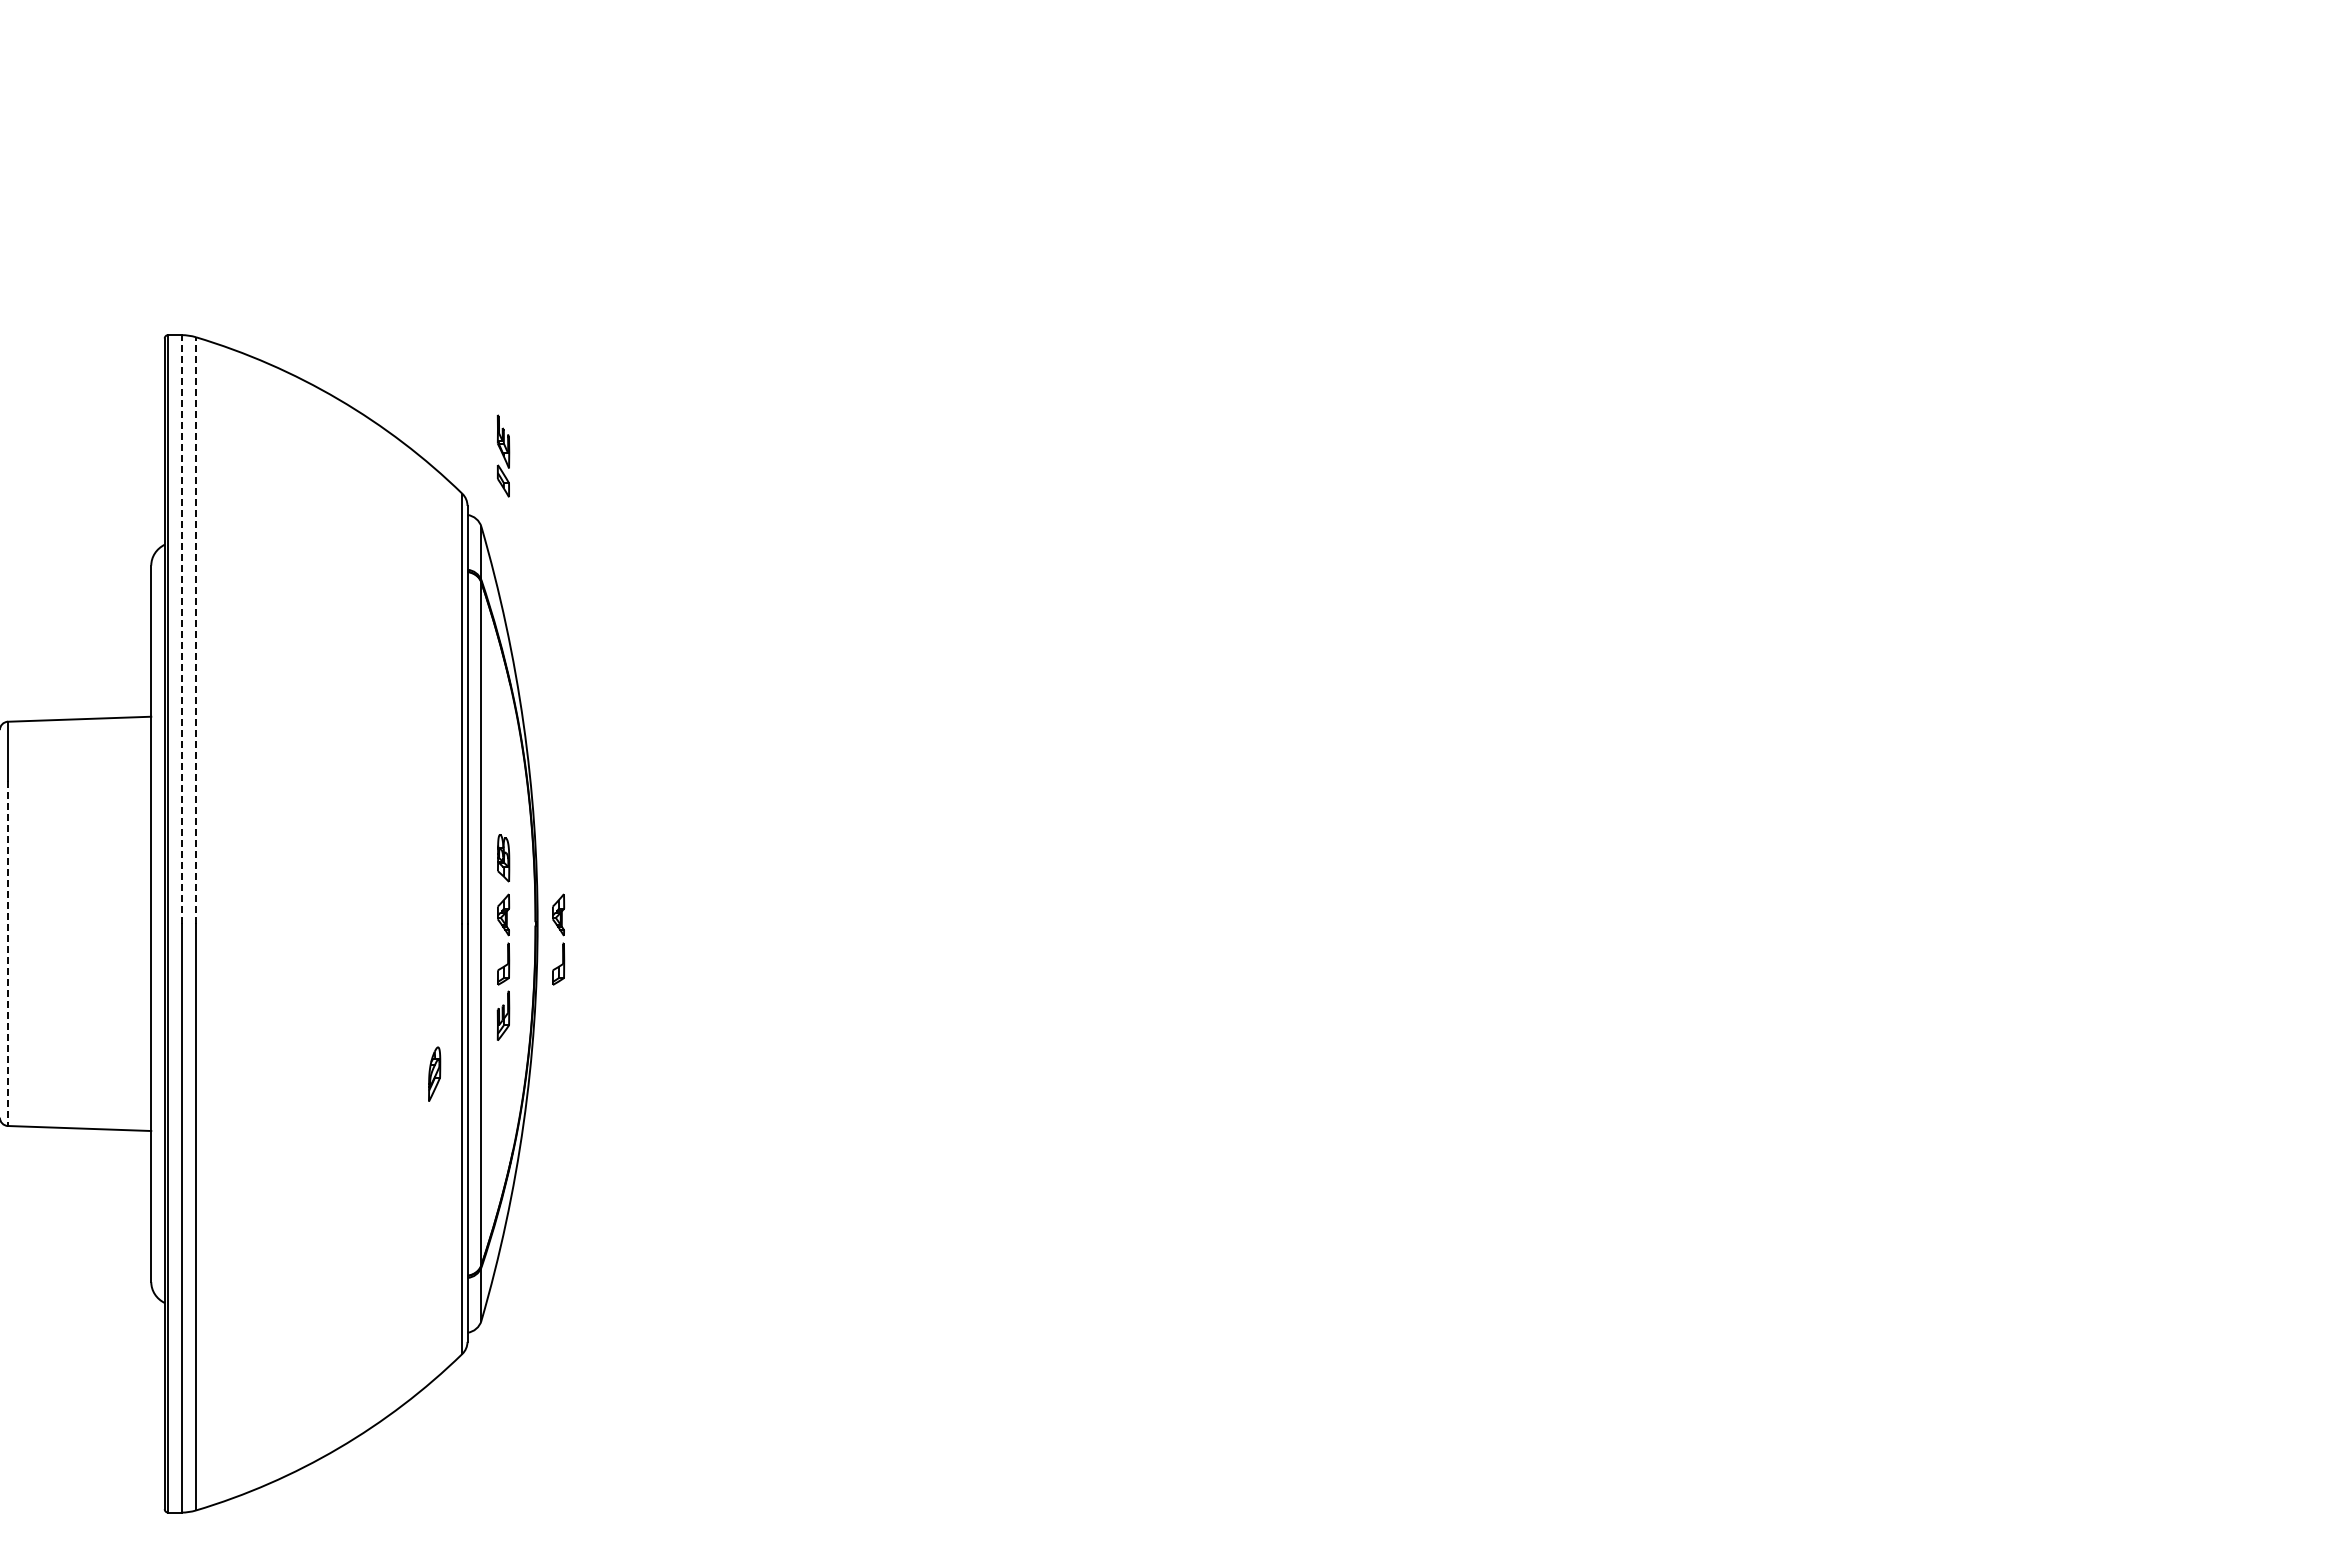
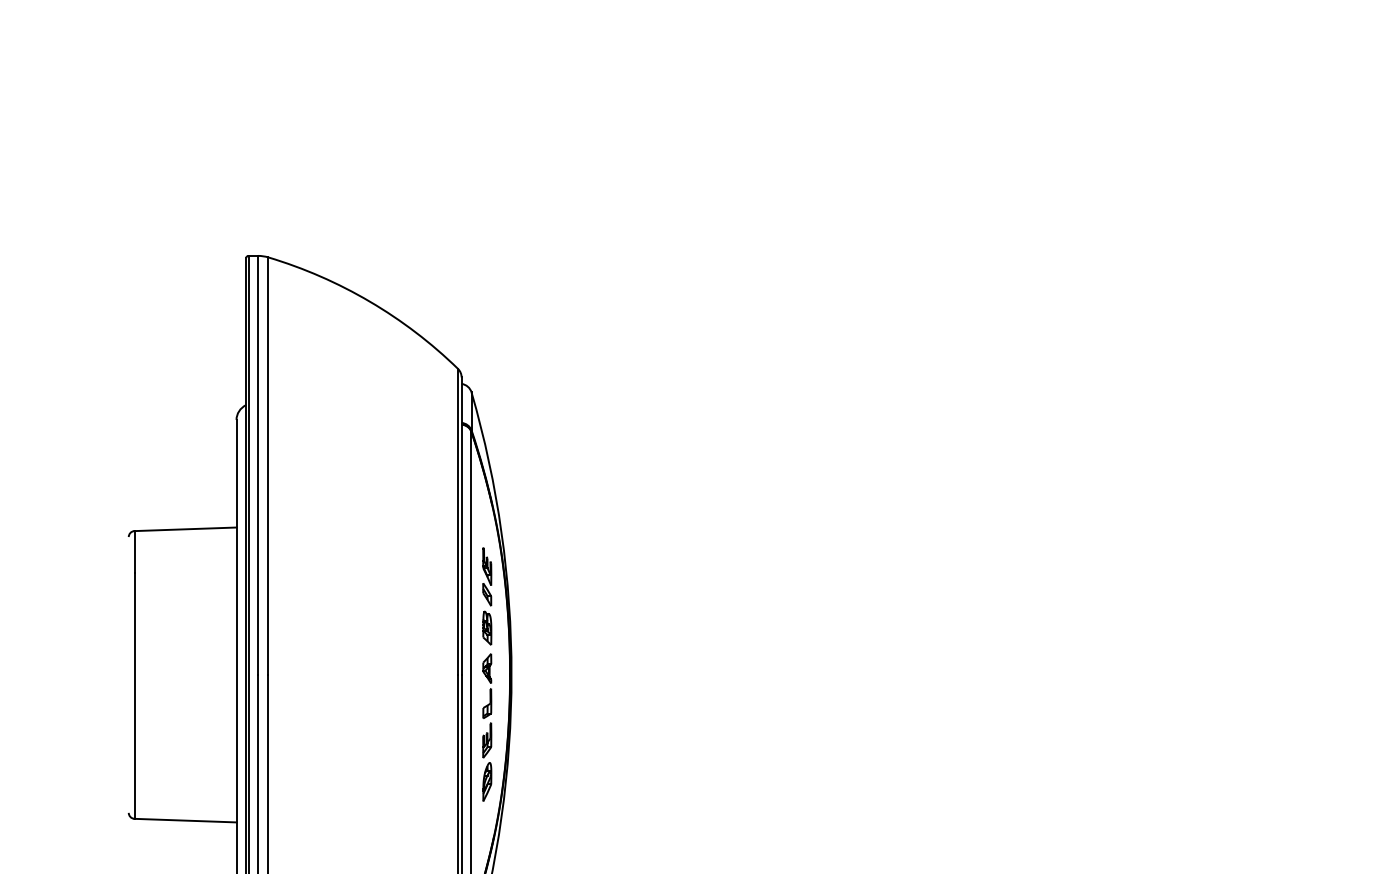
part: (503, 455) -> (487, 576), moved
line: (181, 629) -> (258, 465), dashed -> solid
line: (196, 630) -> (268, 466), dashed -> solid
part: (558, 939) -> (526, 686), removed
line: (8, 953) -> (134, 696), dashed -> solid
part: (434, 1073) -> (487, 781), moved

